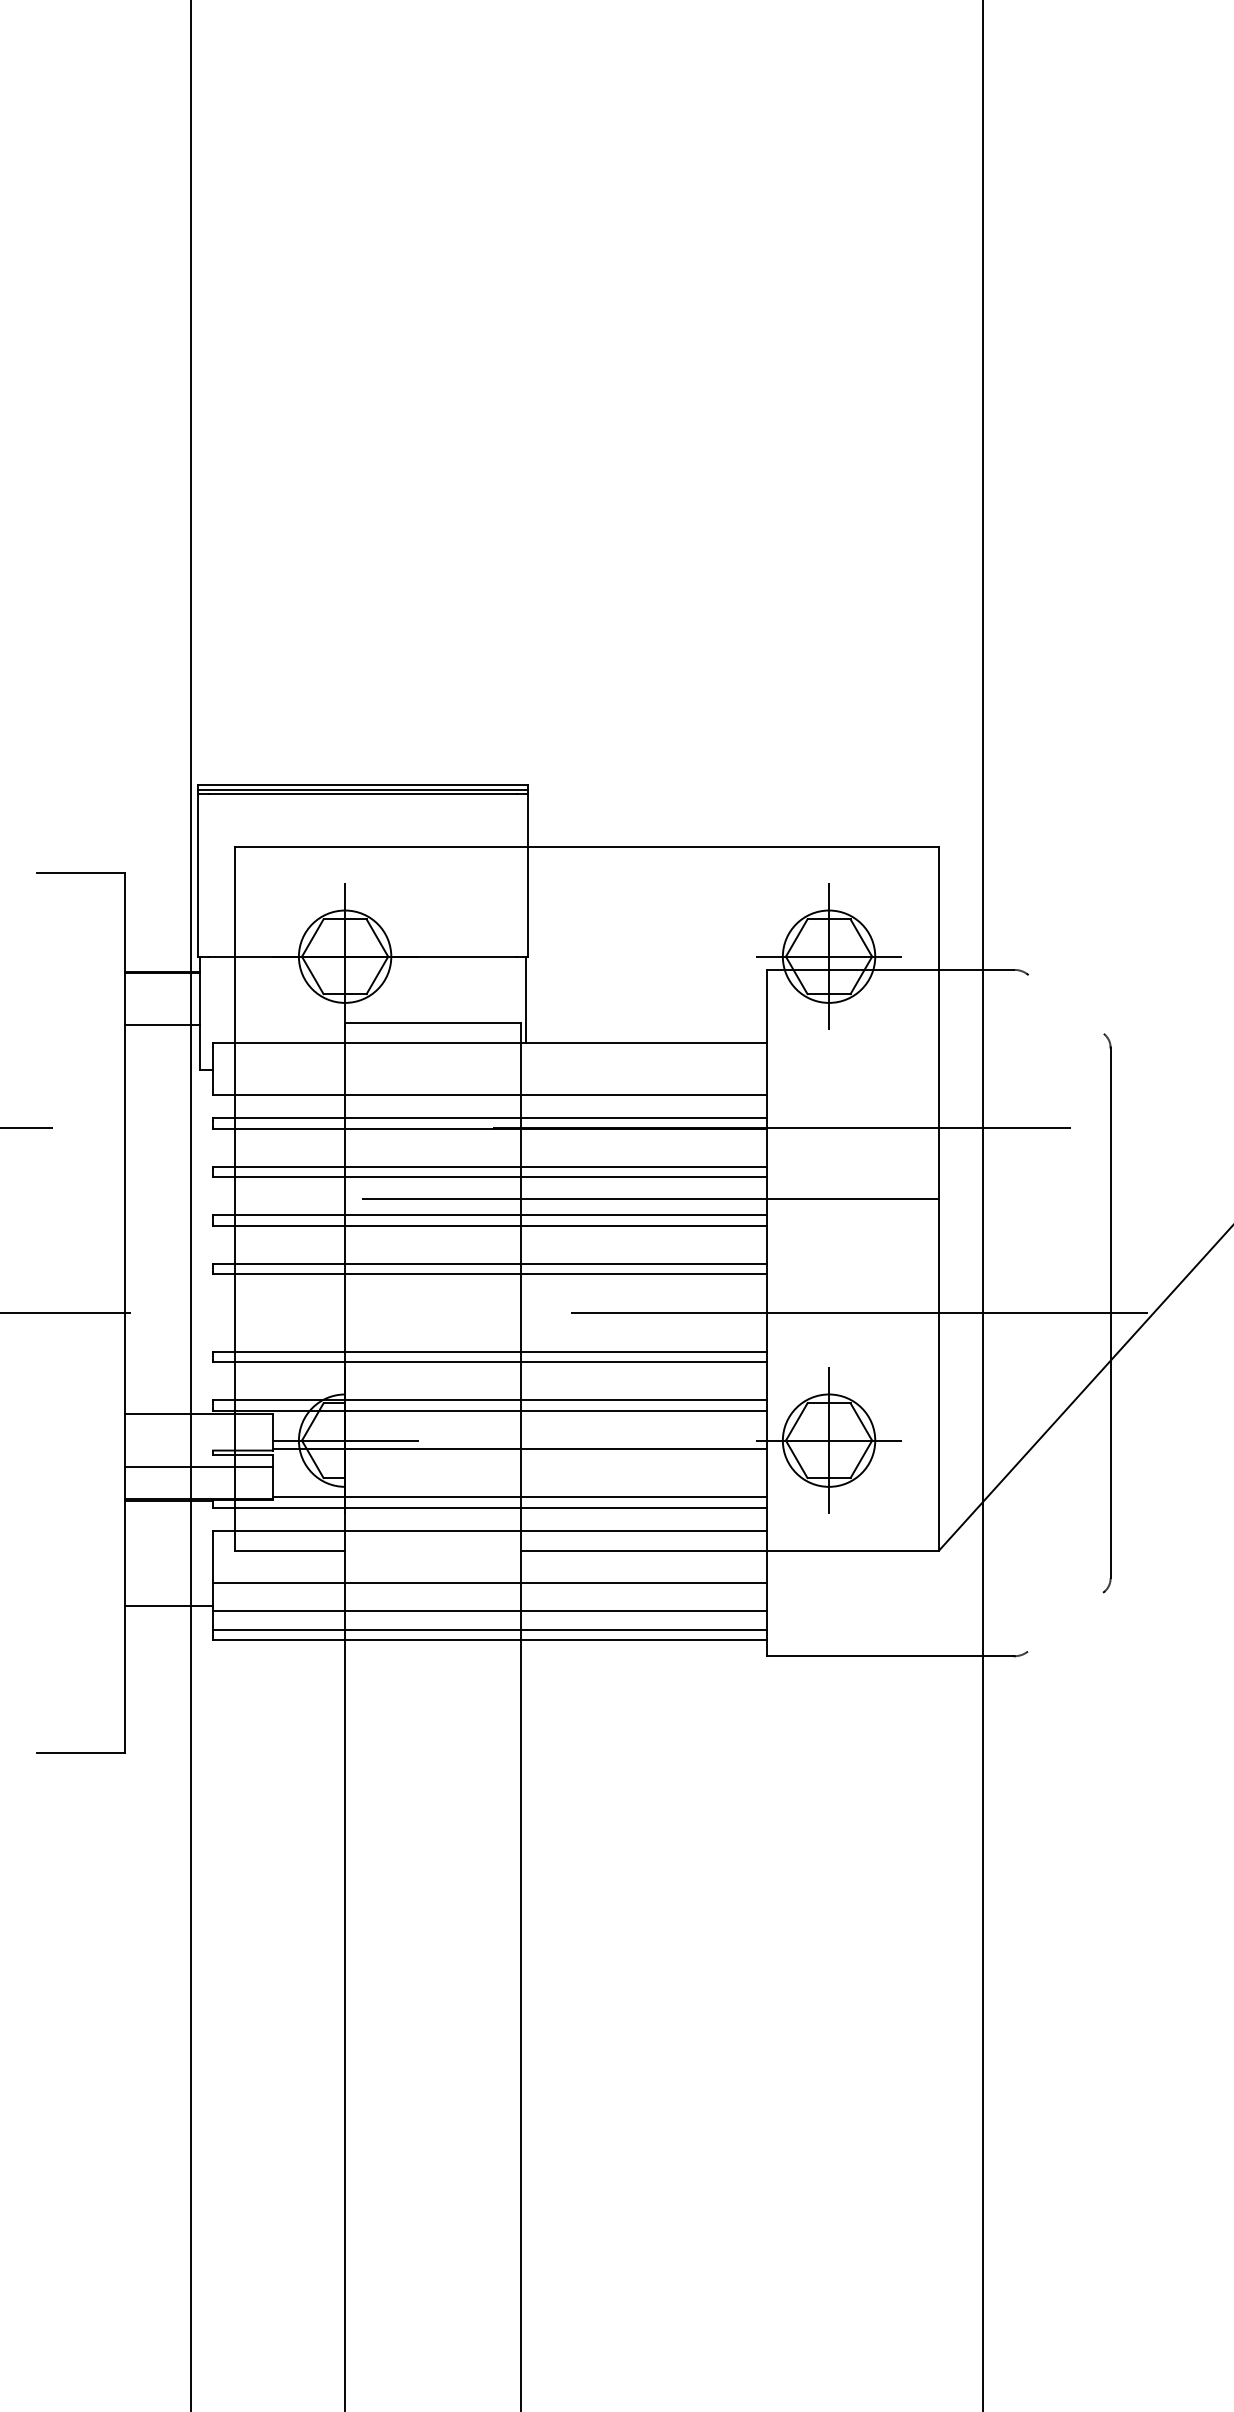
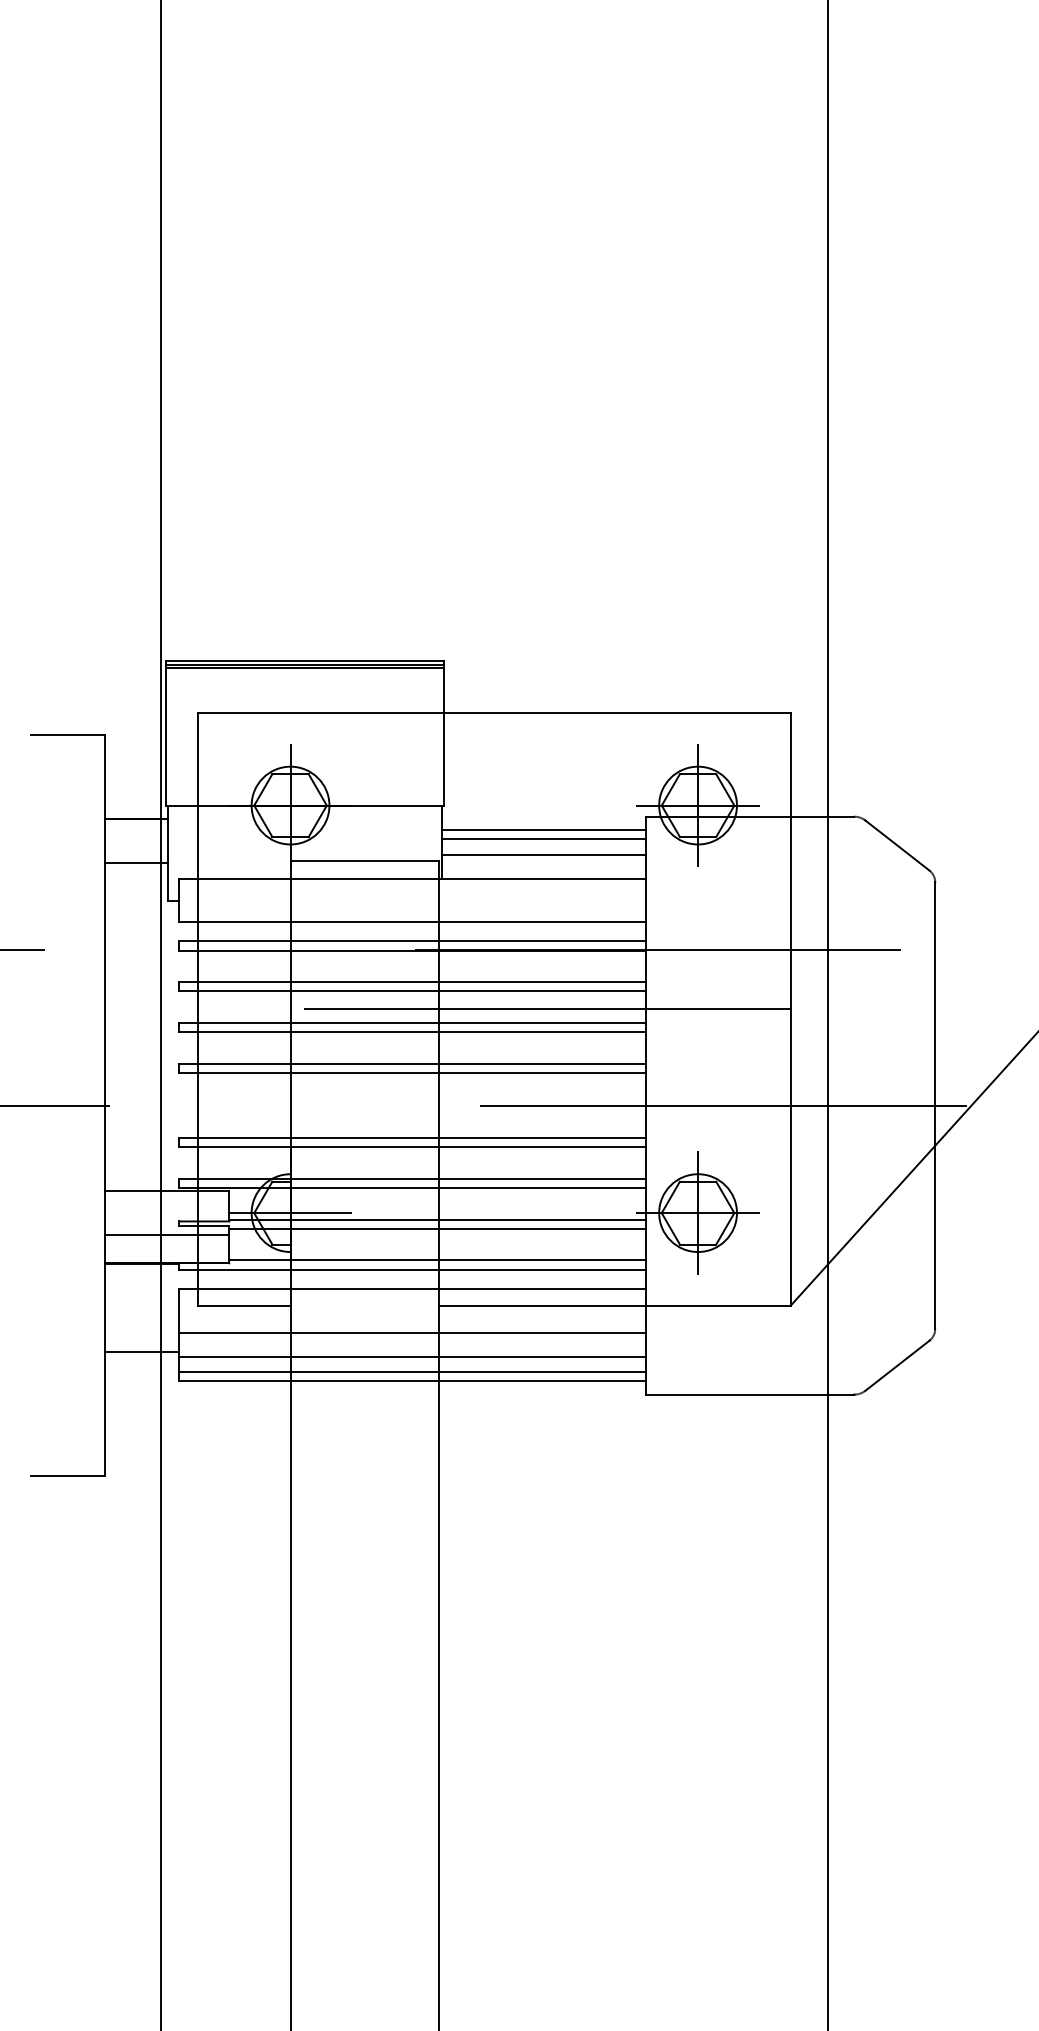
line: (646, 986) -> (544, 830), added
line: (646, 997) -> (544, 839), added
line: (1065, 1004) -> (897, 845), added
line: (646, 1014) -> (544, 854), added
line: (519, 1458) -> (437, 1228), added
line: (1065, 1621) -> (897, 1365), added

